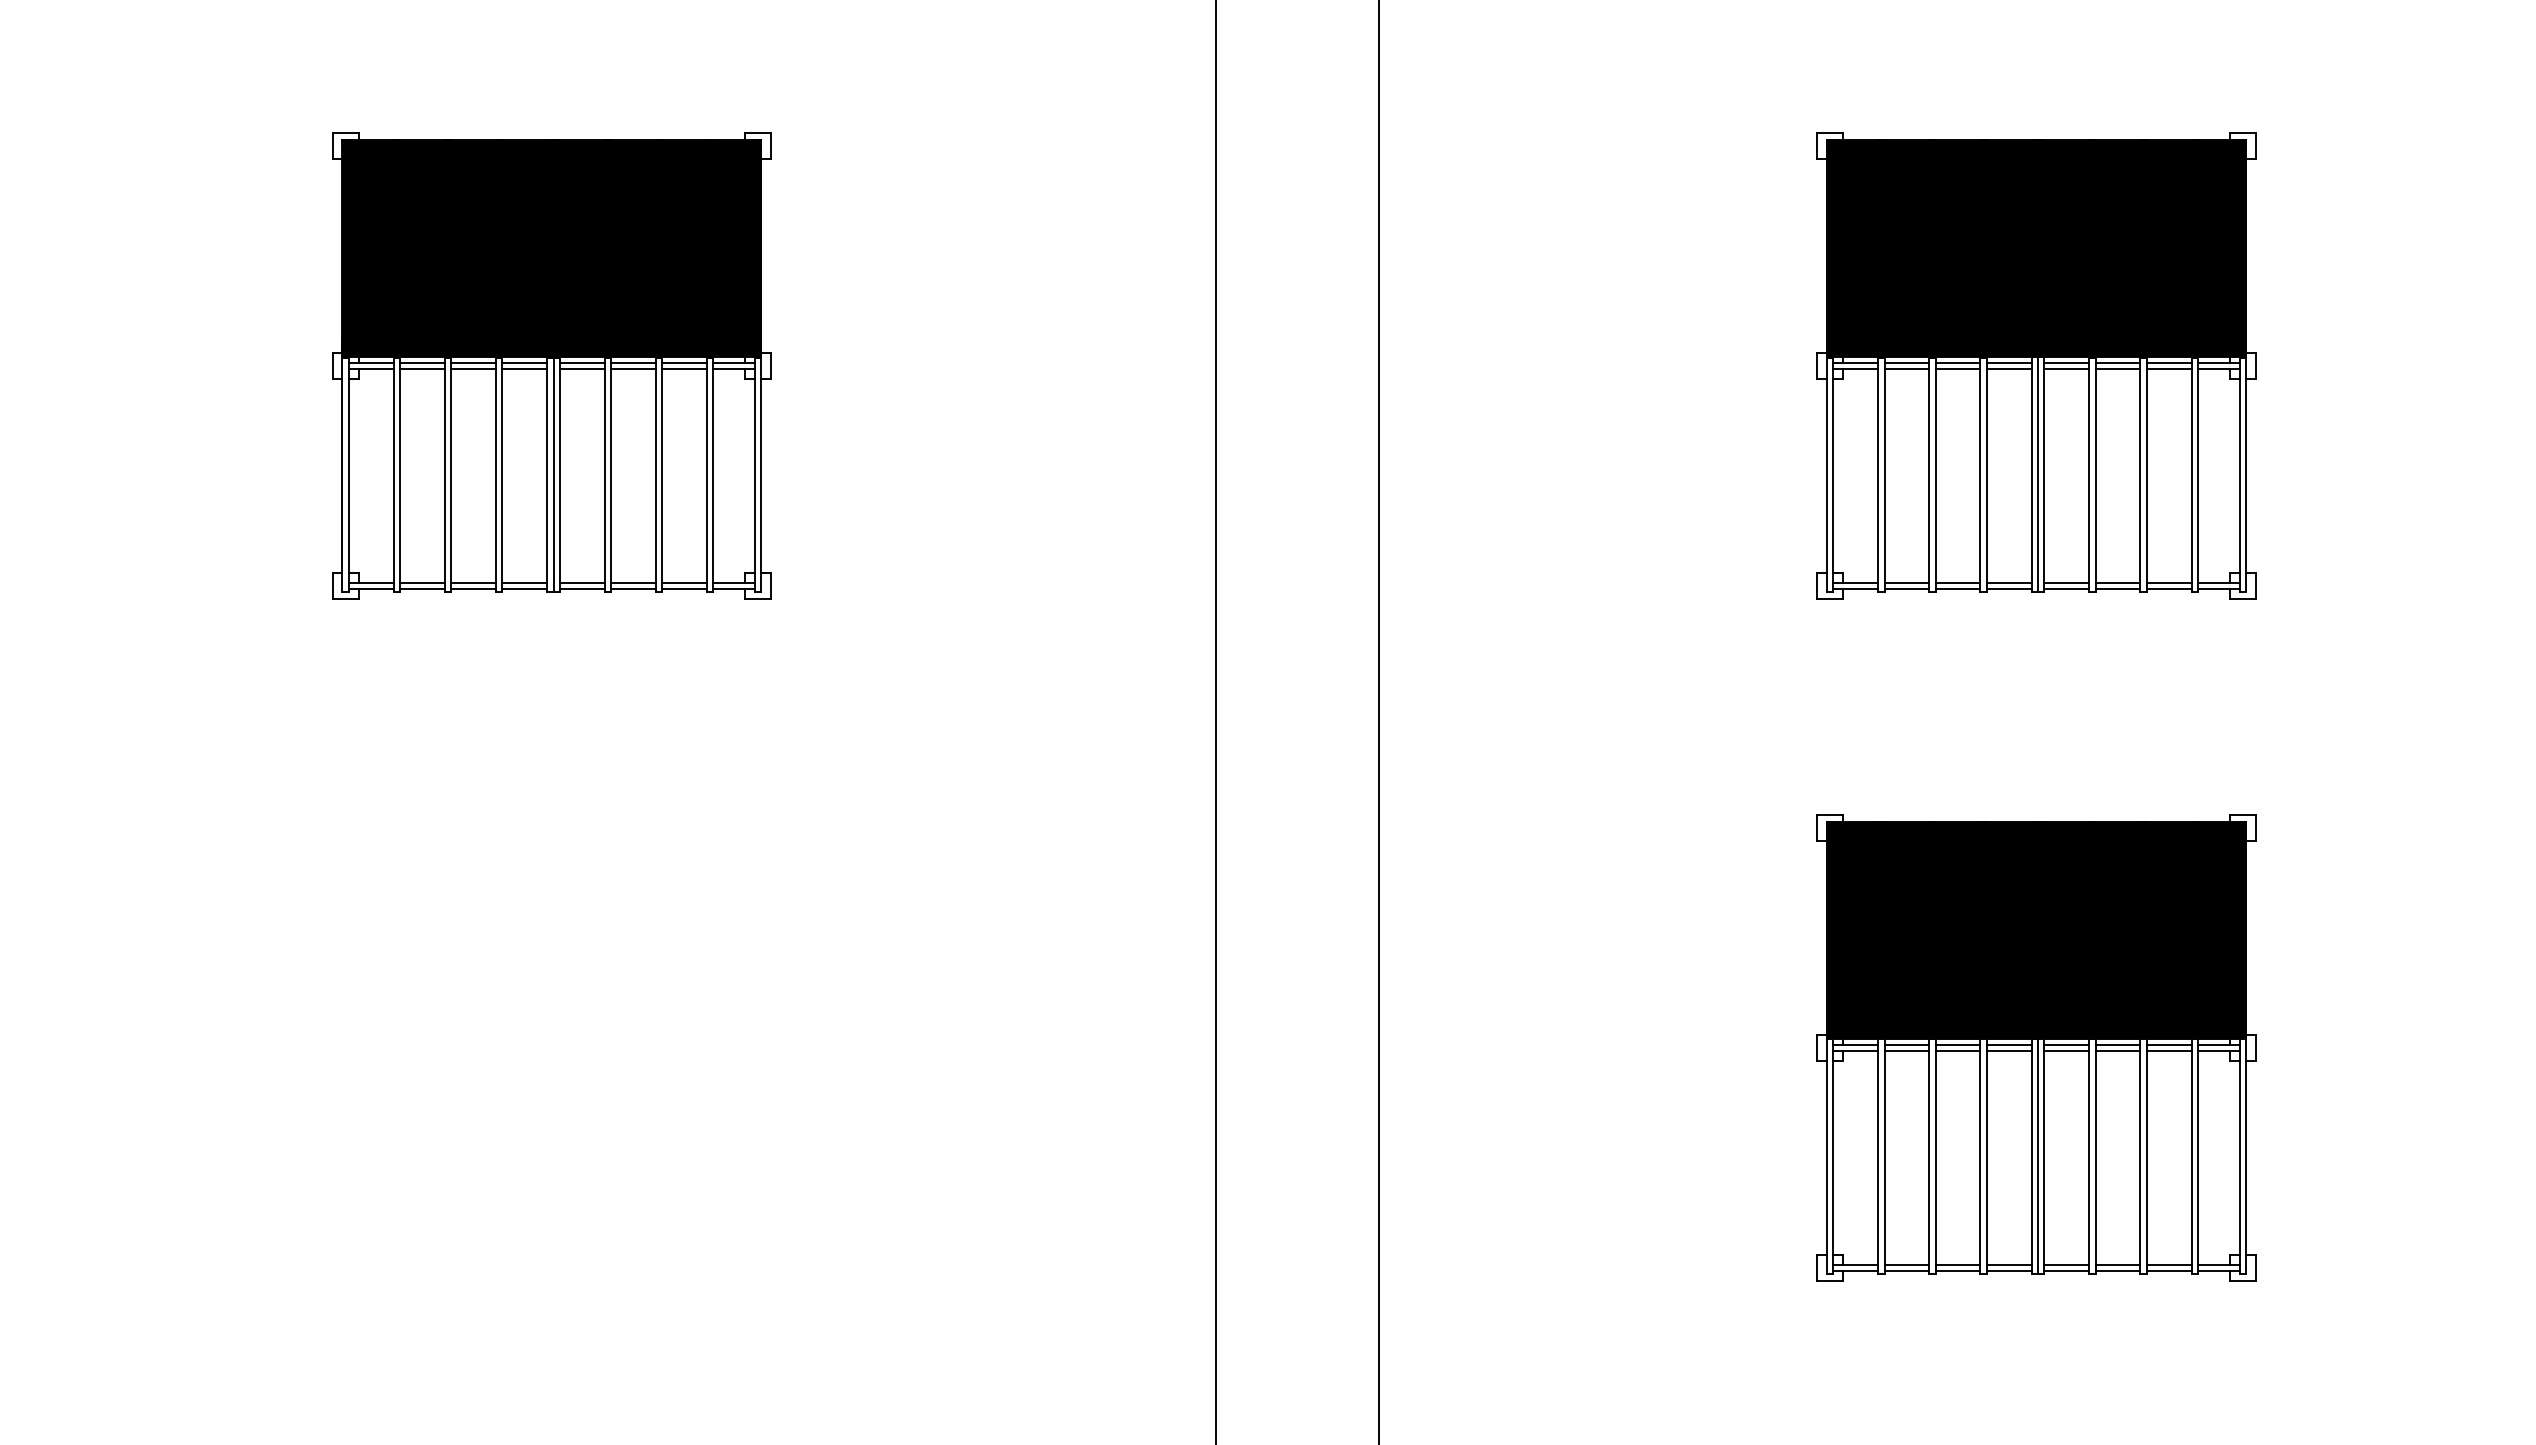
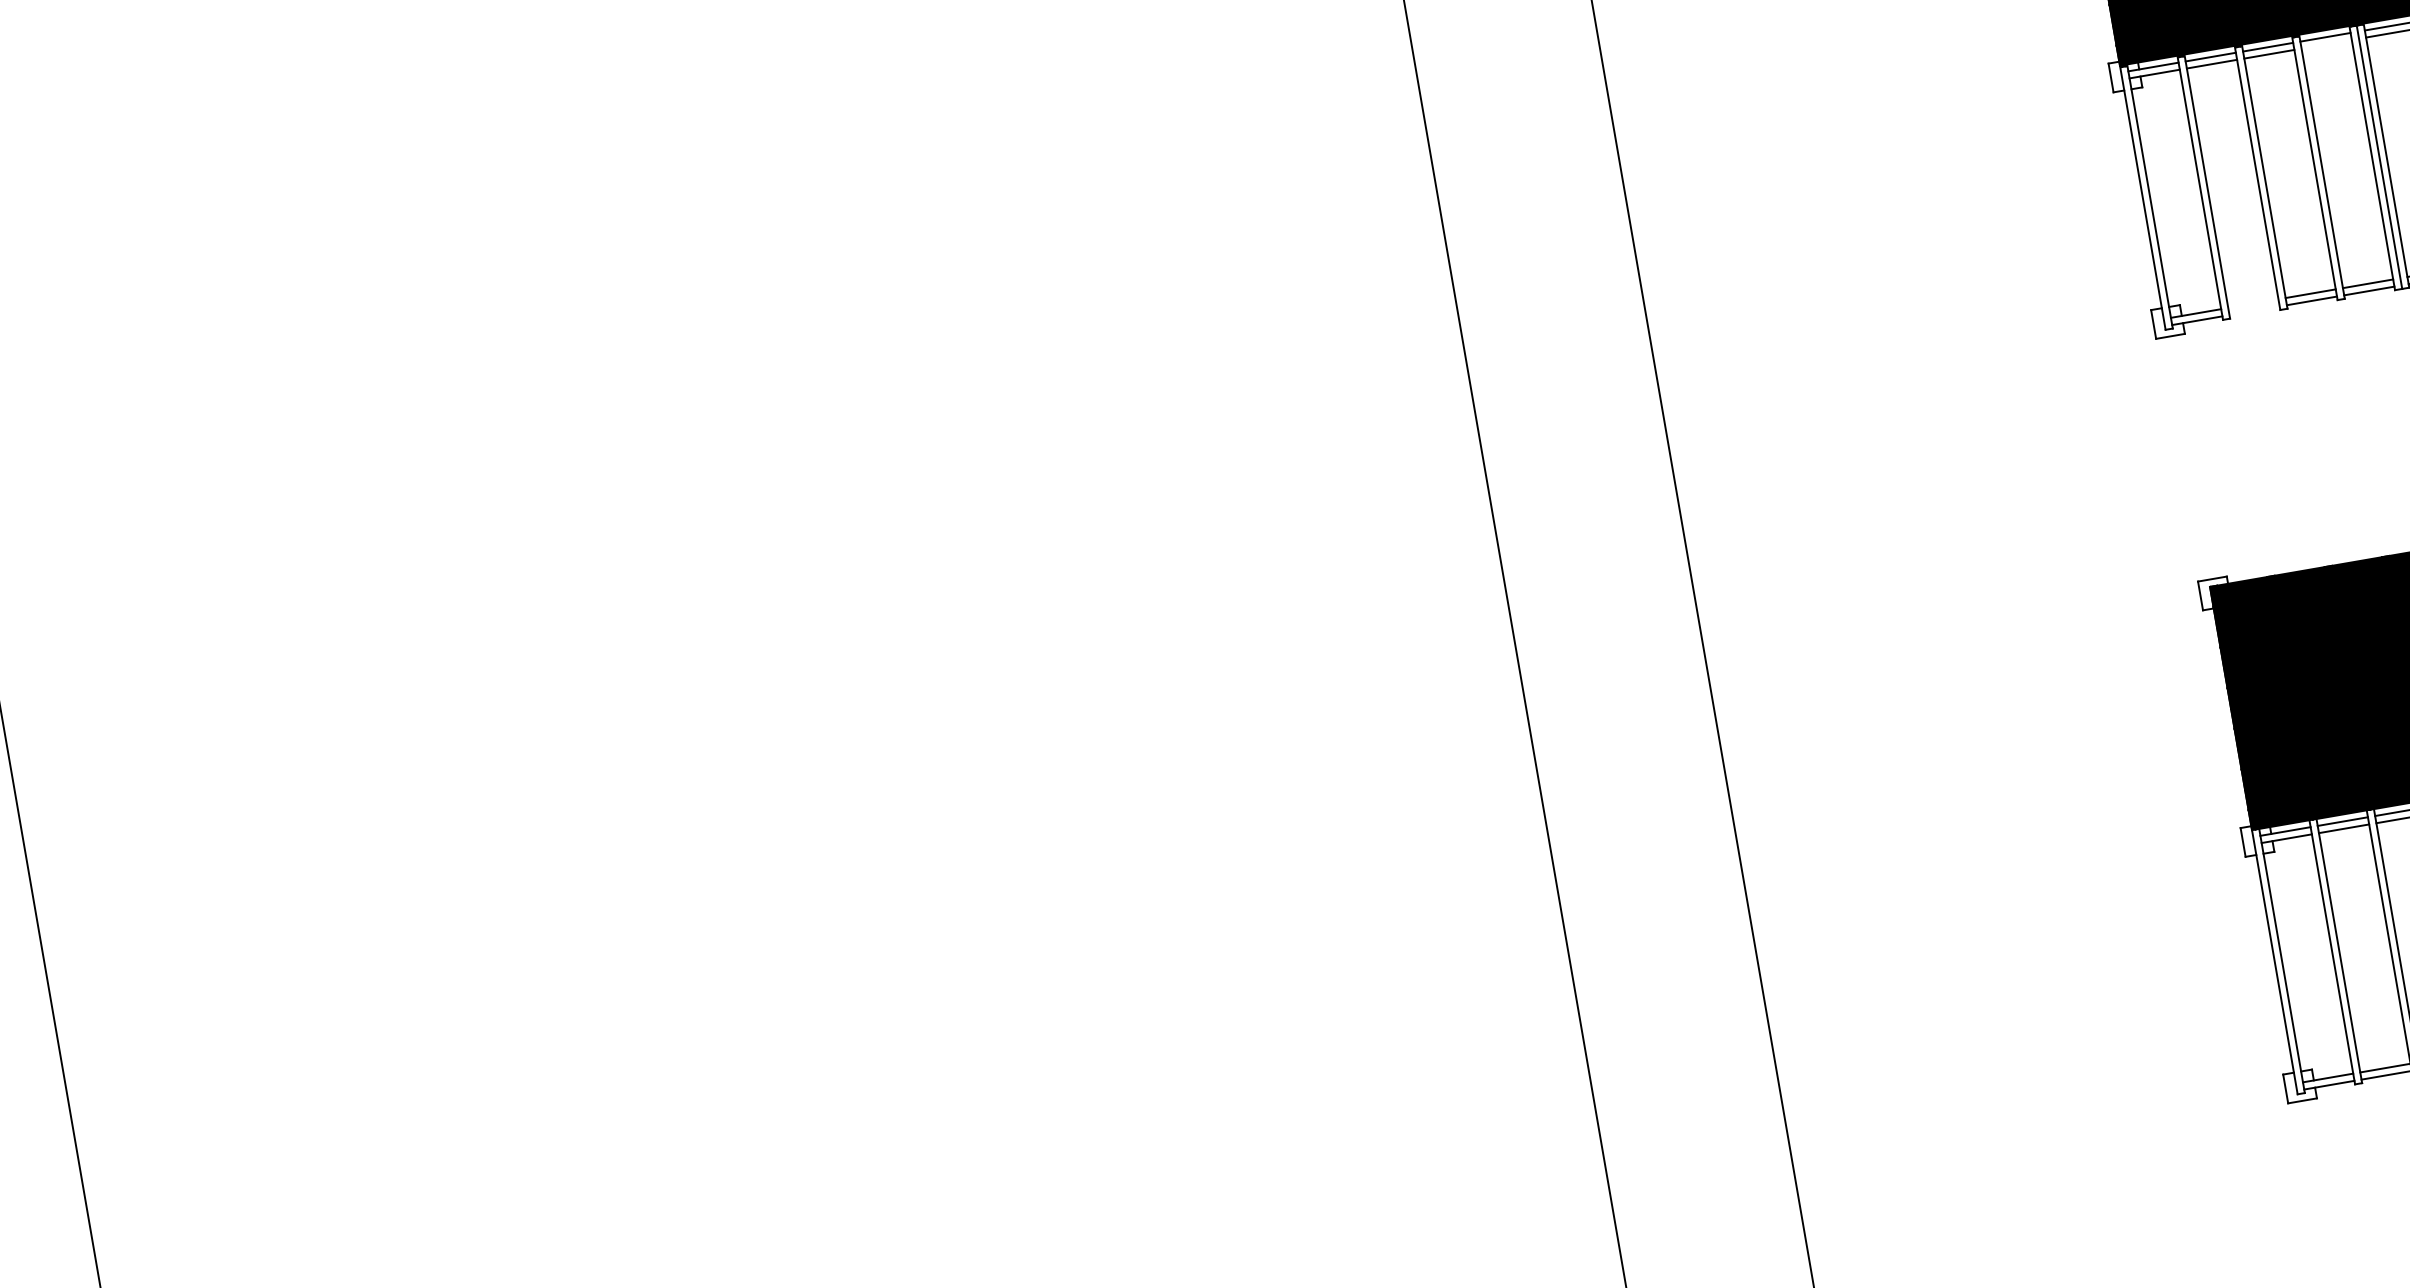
part: (551, 365) -> (692, 322), removed
line: (2008, 369) -> (2325, 45), removed
line: (1906, 582) -> (2252, 303), removed
line: (1906, 589) -> (2254, 311), removed

